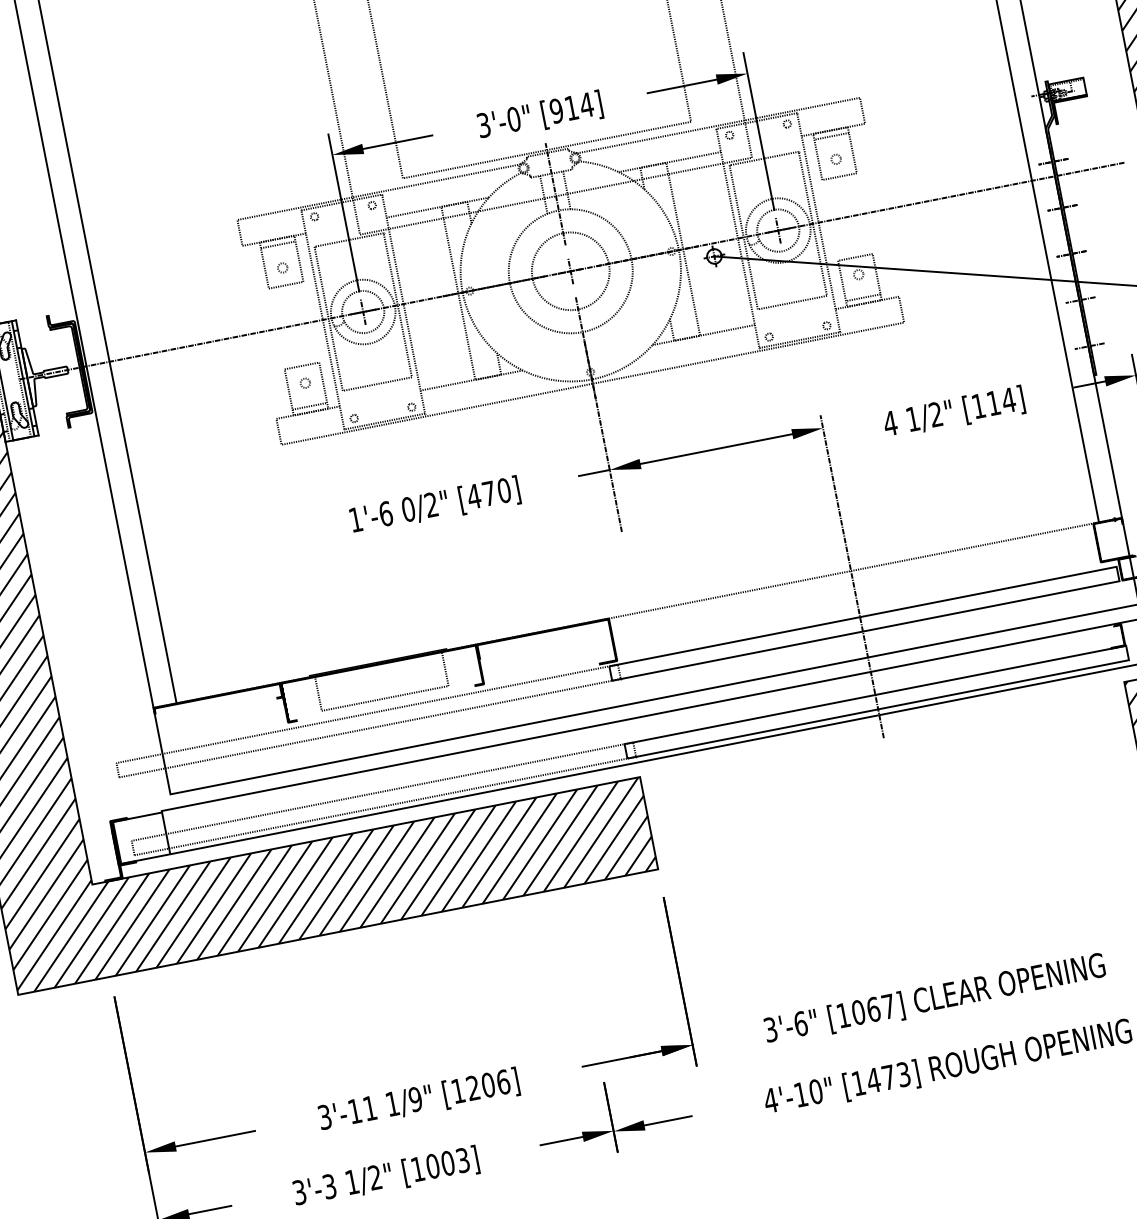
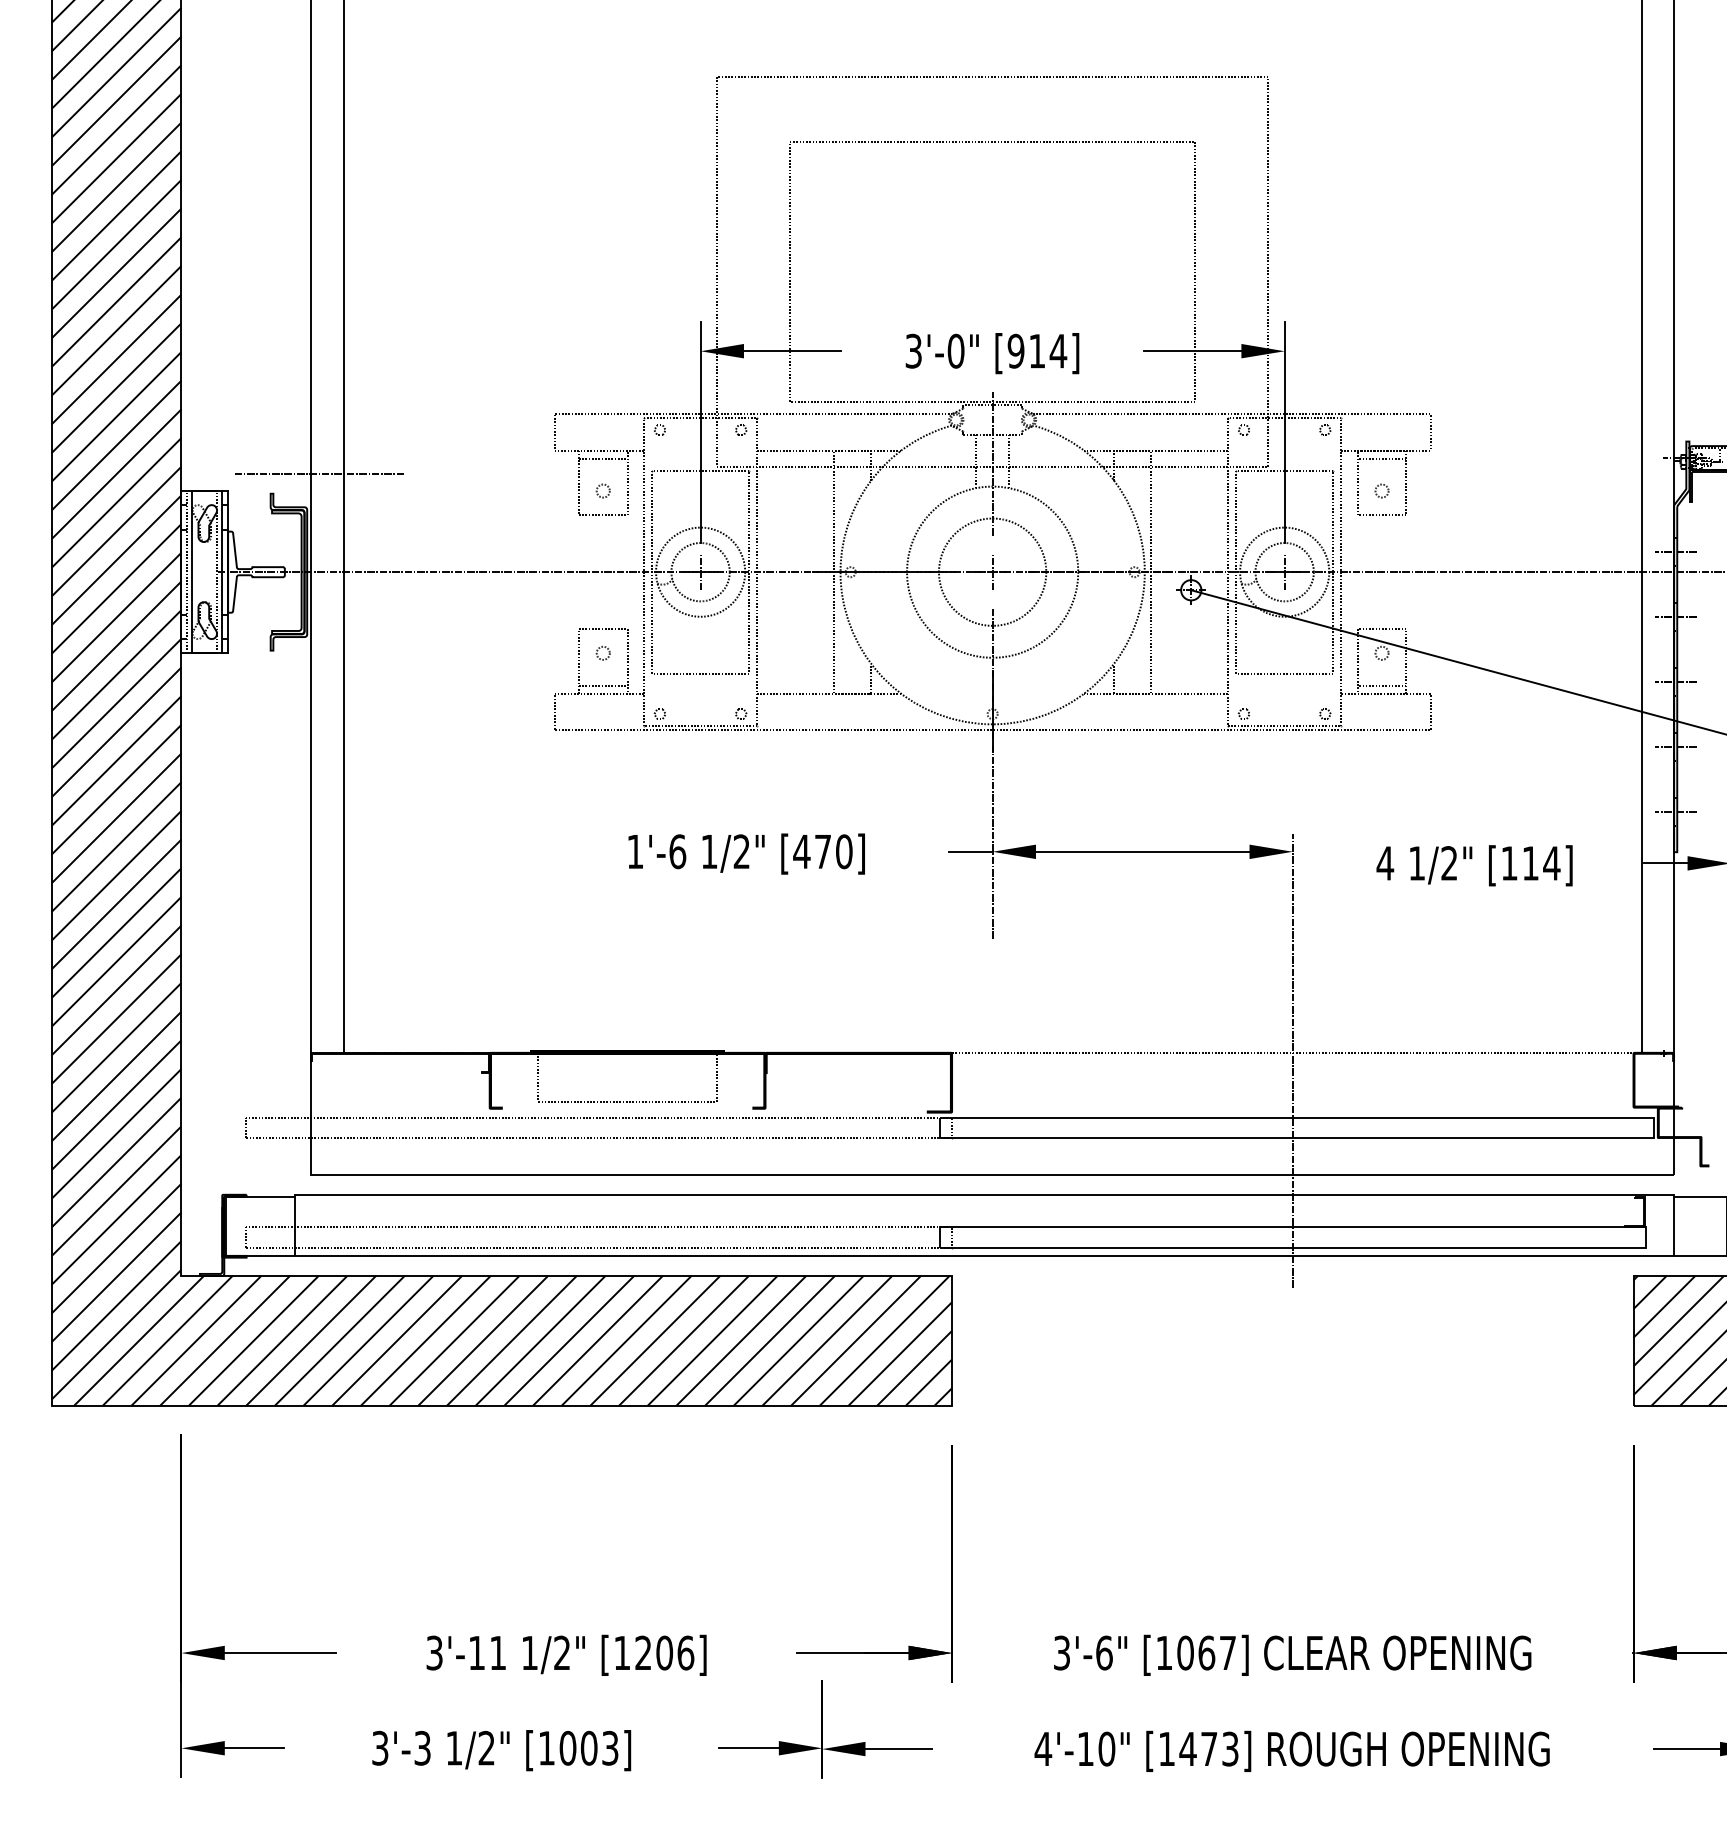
line: (78, 295) -> (319, 473), added
text: (408, 509) -> (709, 851), 0/2" -> 1/2"
text: (414, 1099) -> (561, 1652), 1/9" -> 1/2"

